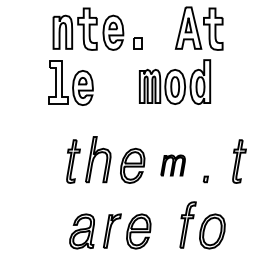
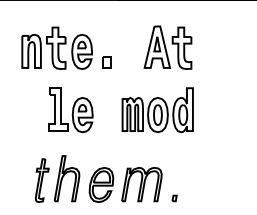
part: (175, 81) -> (158, 109), moved
part: (70, 82) -> (70, 109), moved
part: (239, 161) -> (208, 180), removed
part: (172, 165) -> (141, 184), size x1.67

